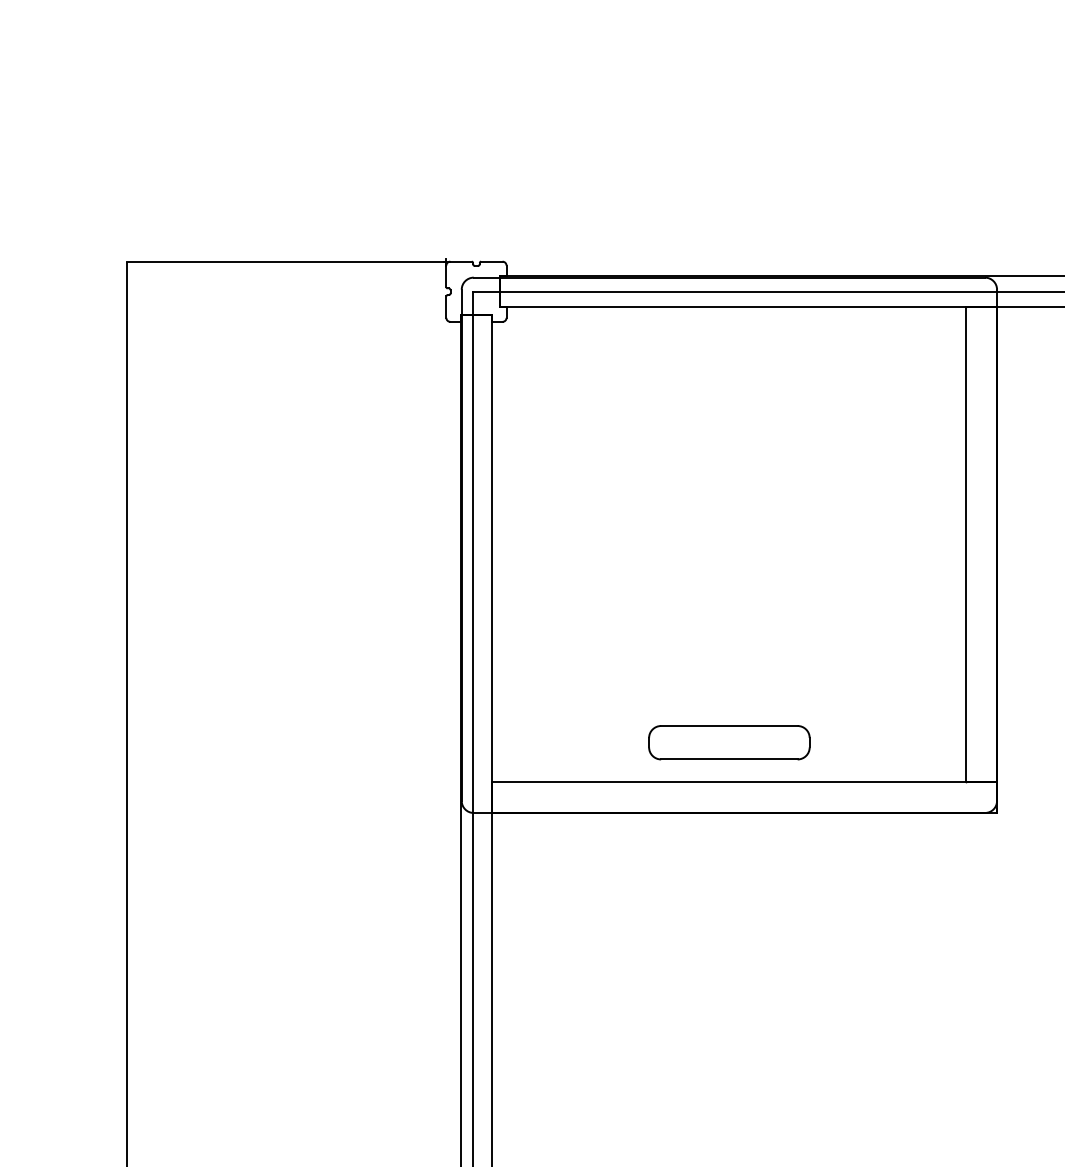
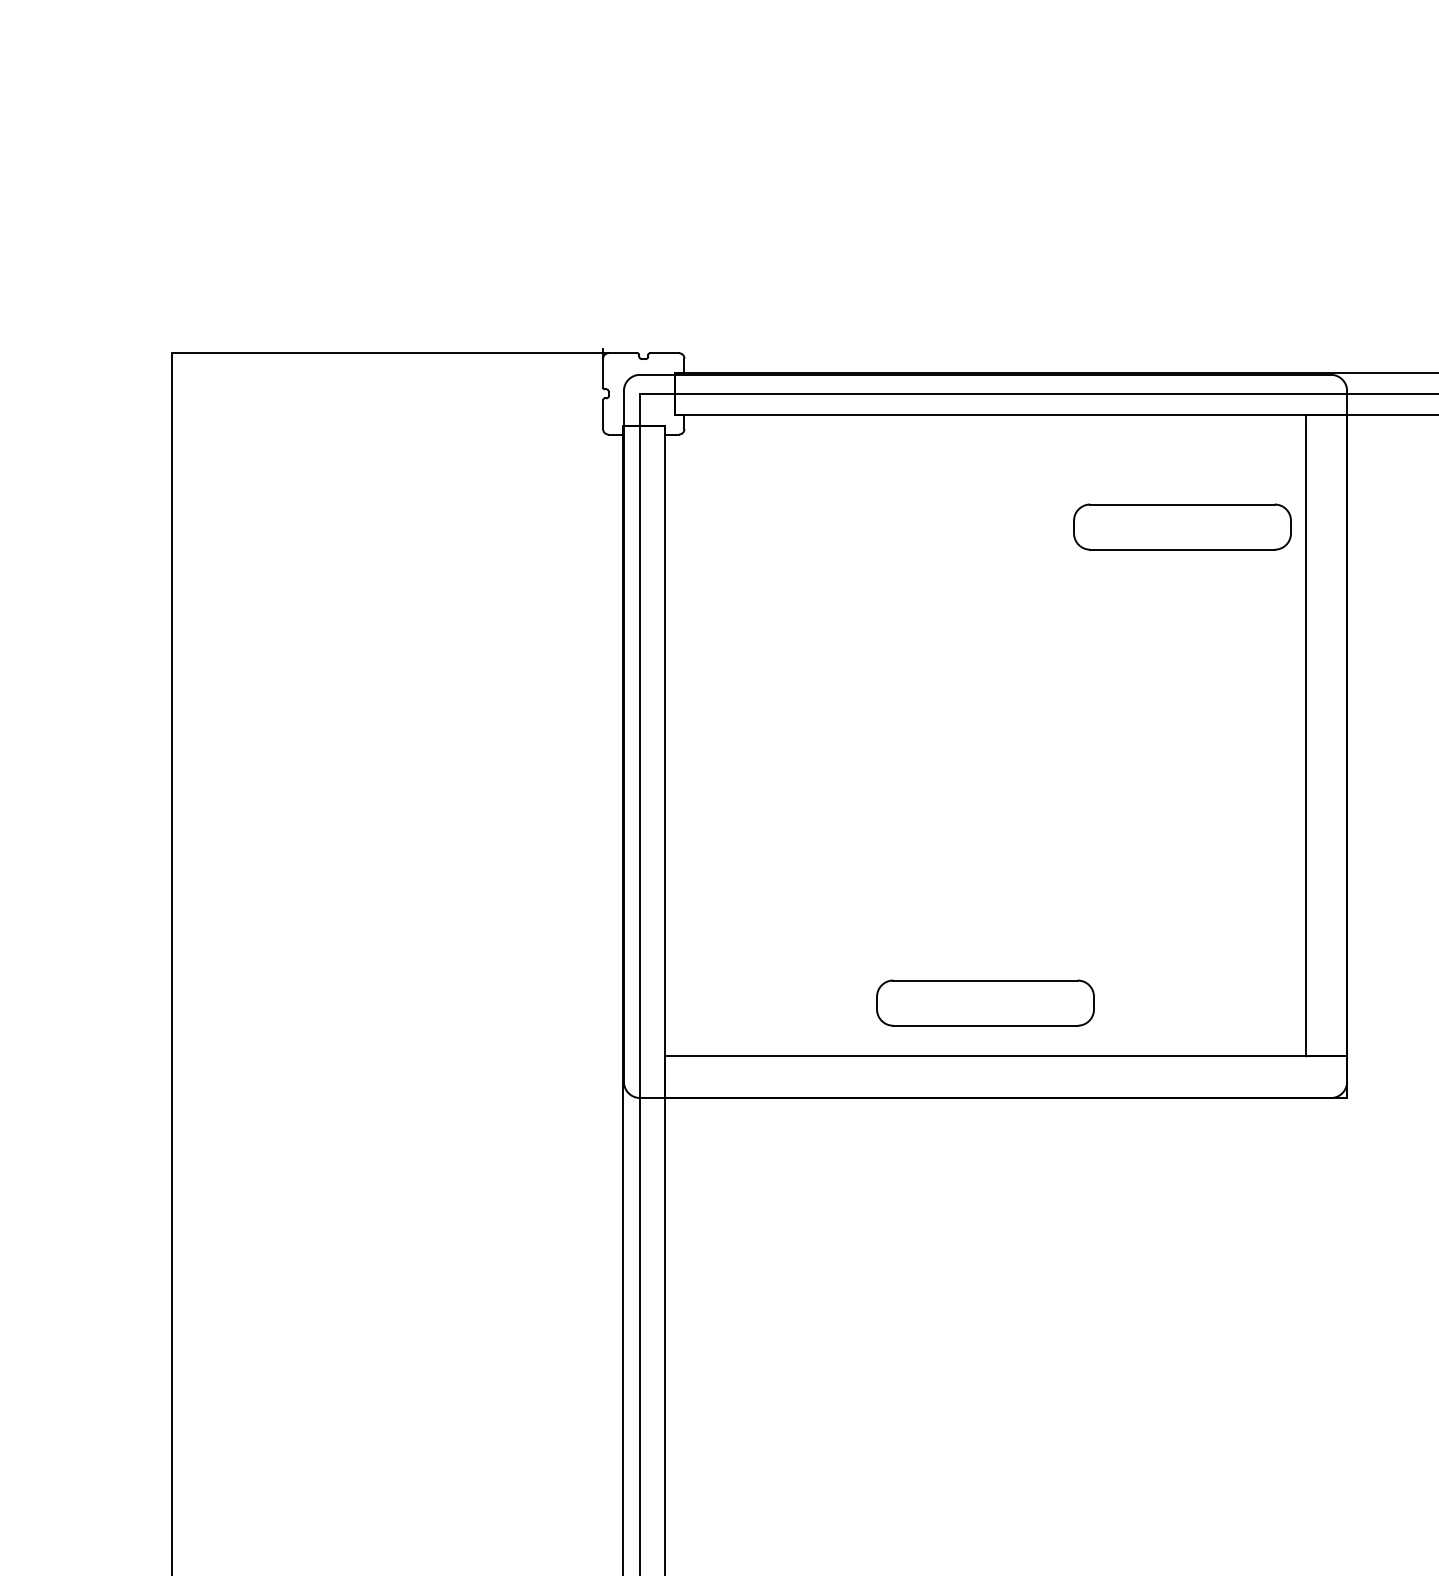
part: (875, 389) -> (1182, 526), added

